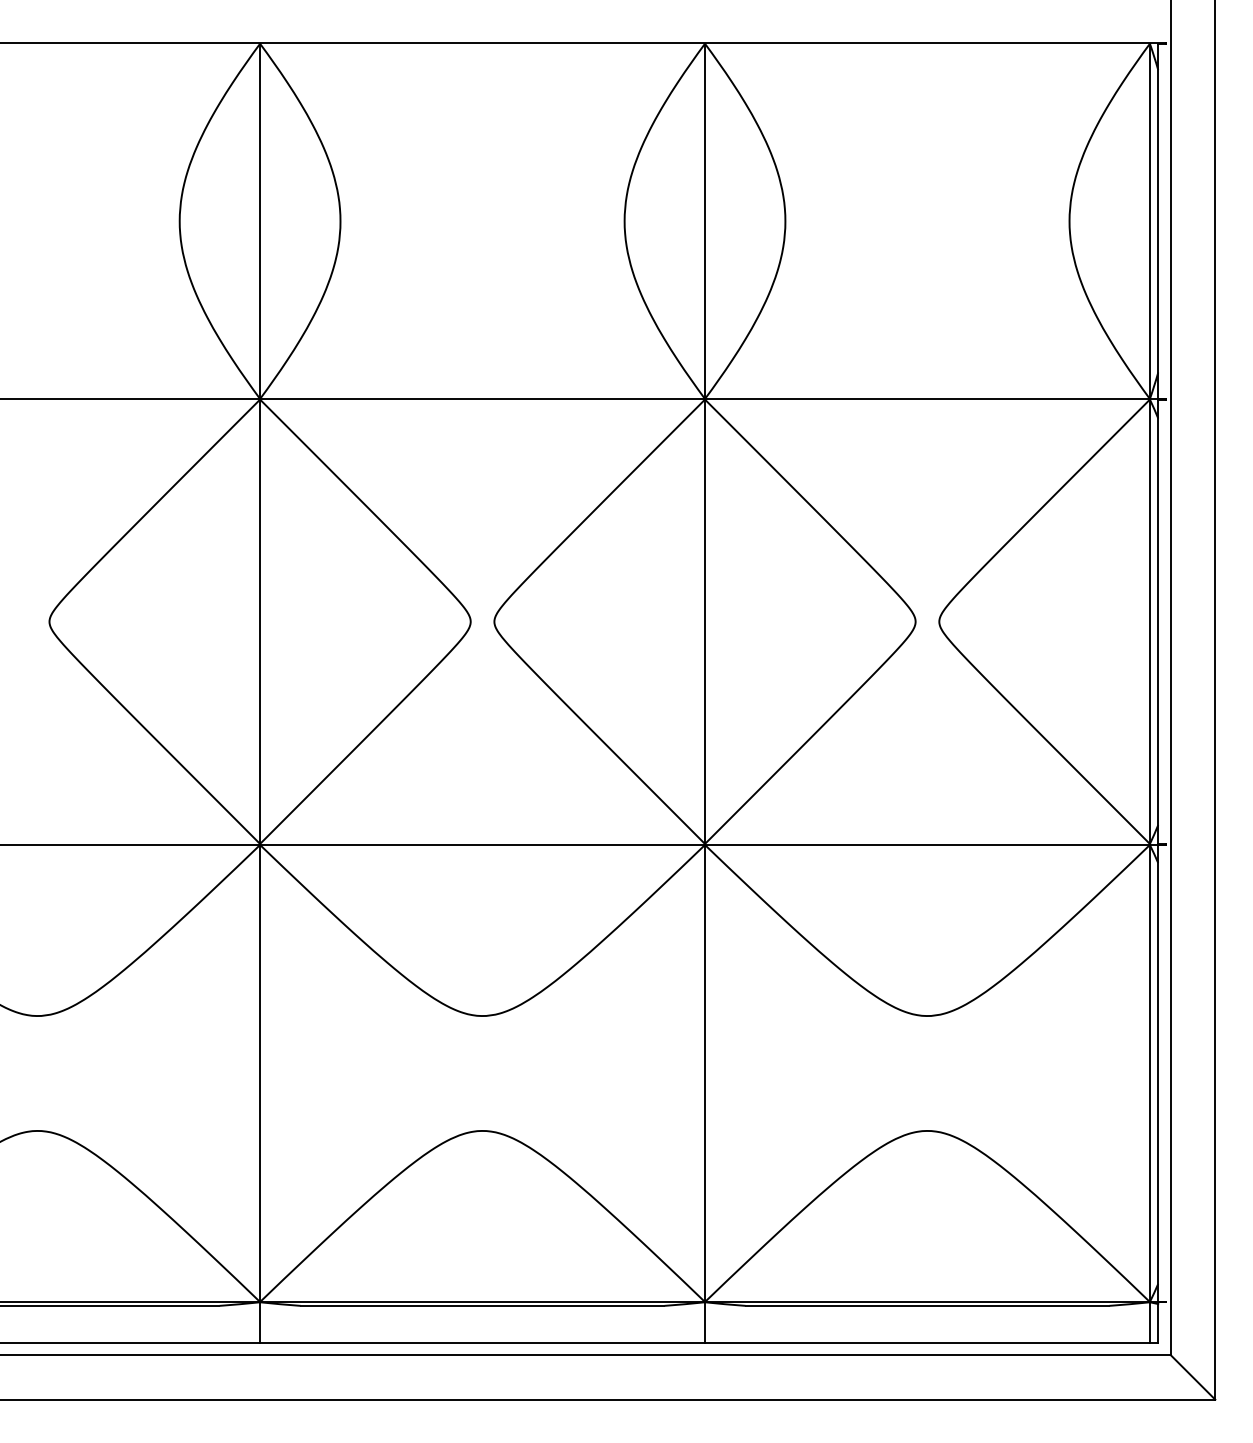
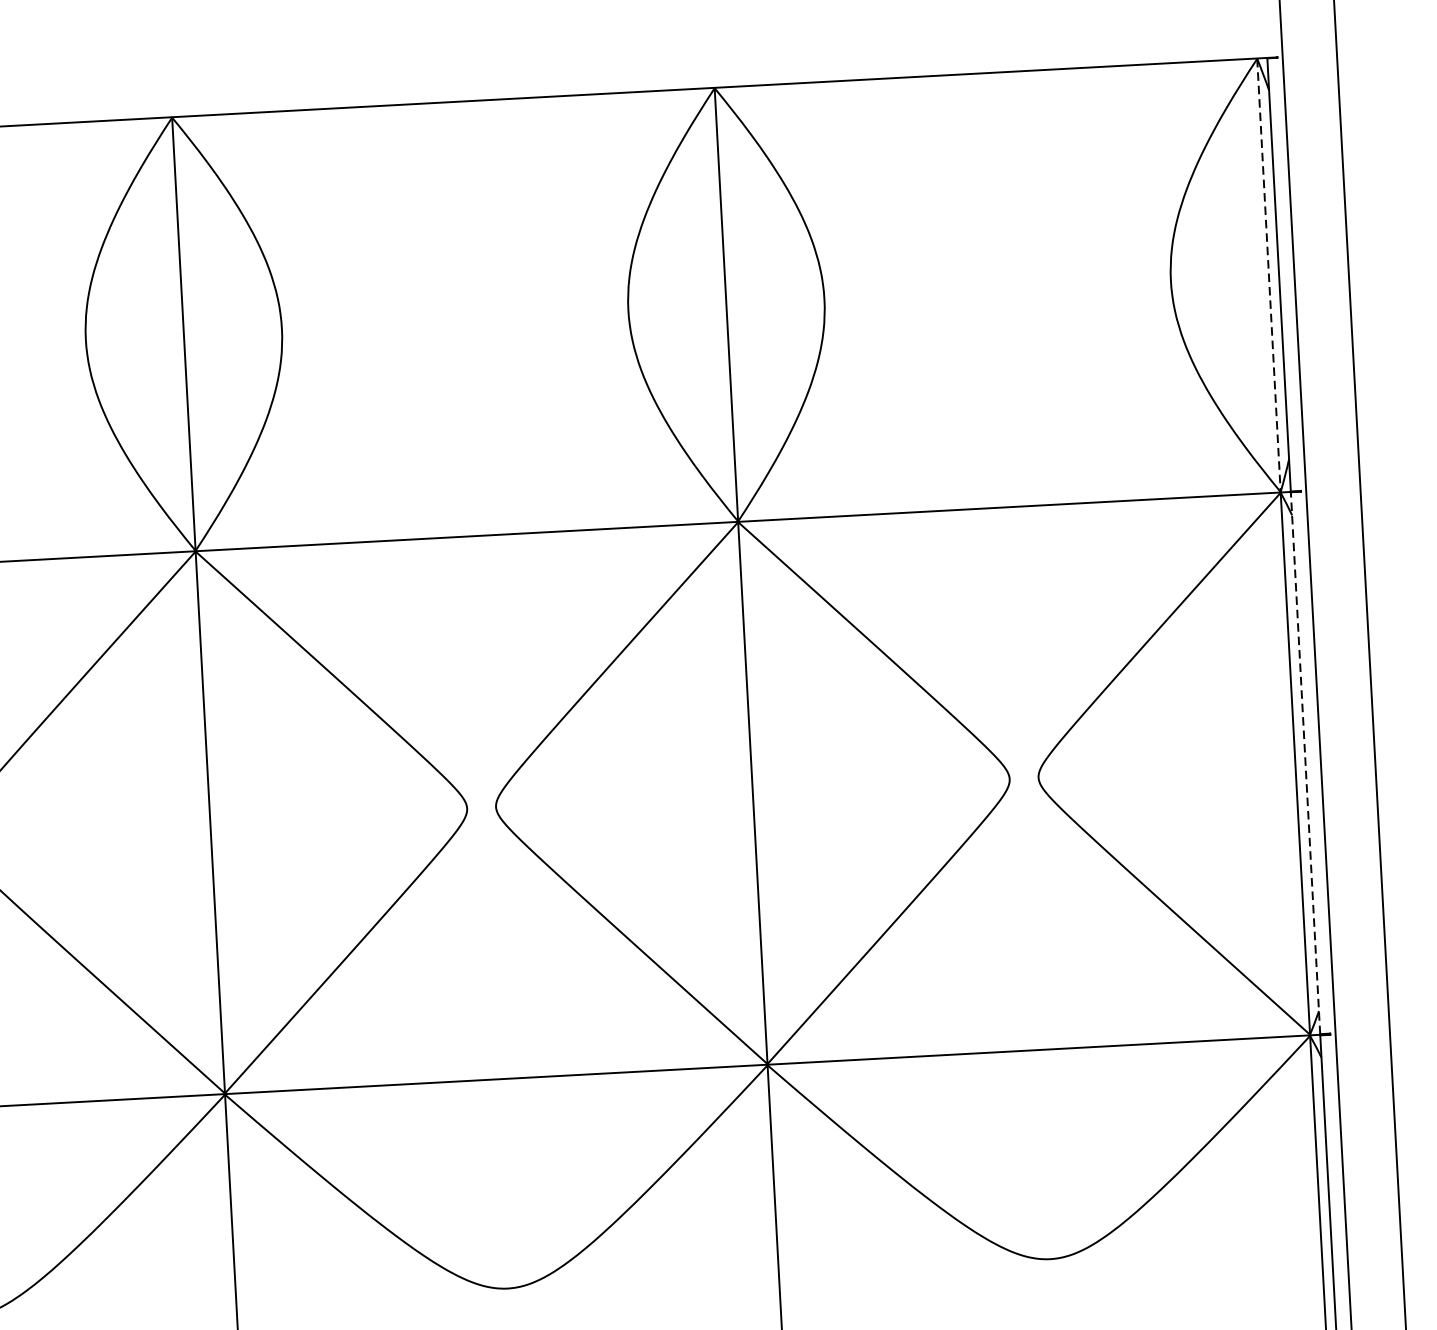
line: (1149, 221) -> (1268, 275), solid -> dashed
line: (1158, 621) -> (1305, 762), solid -> dashed

